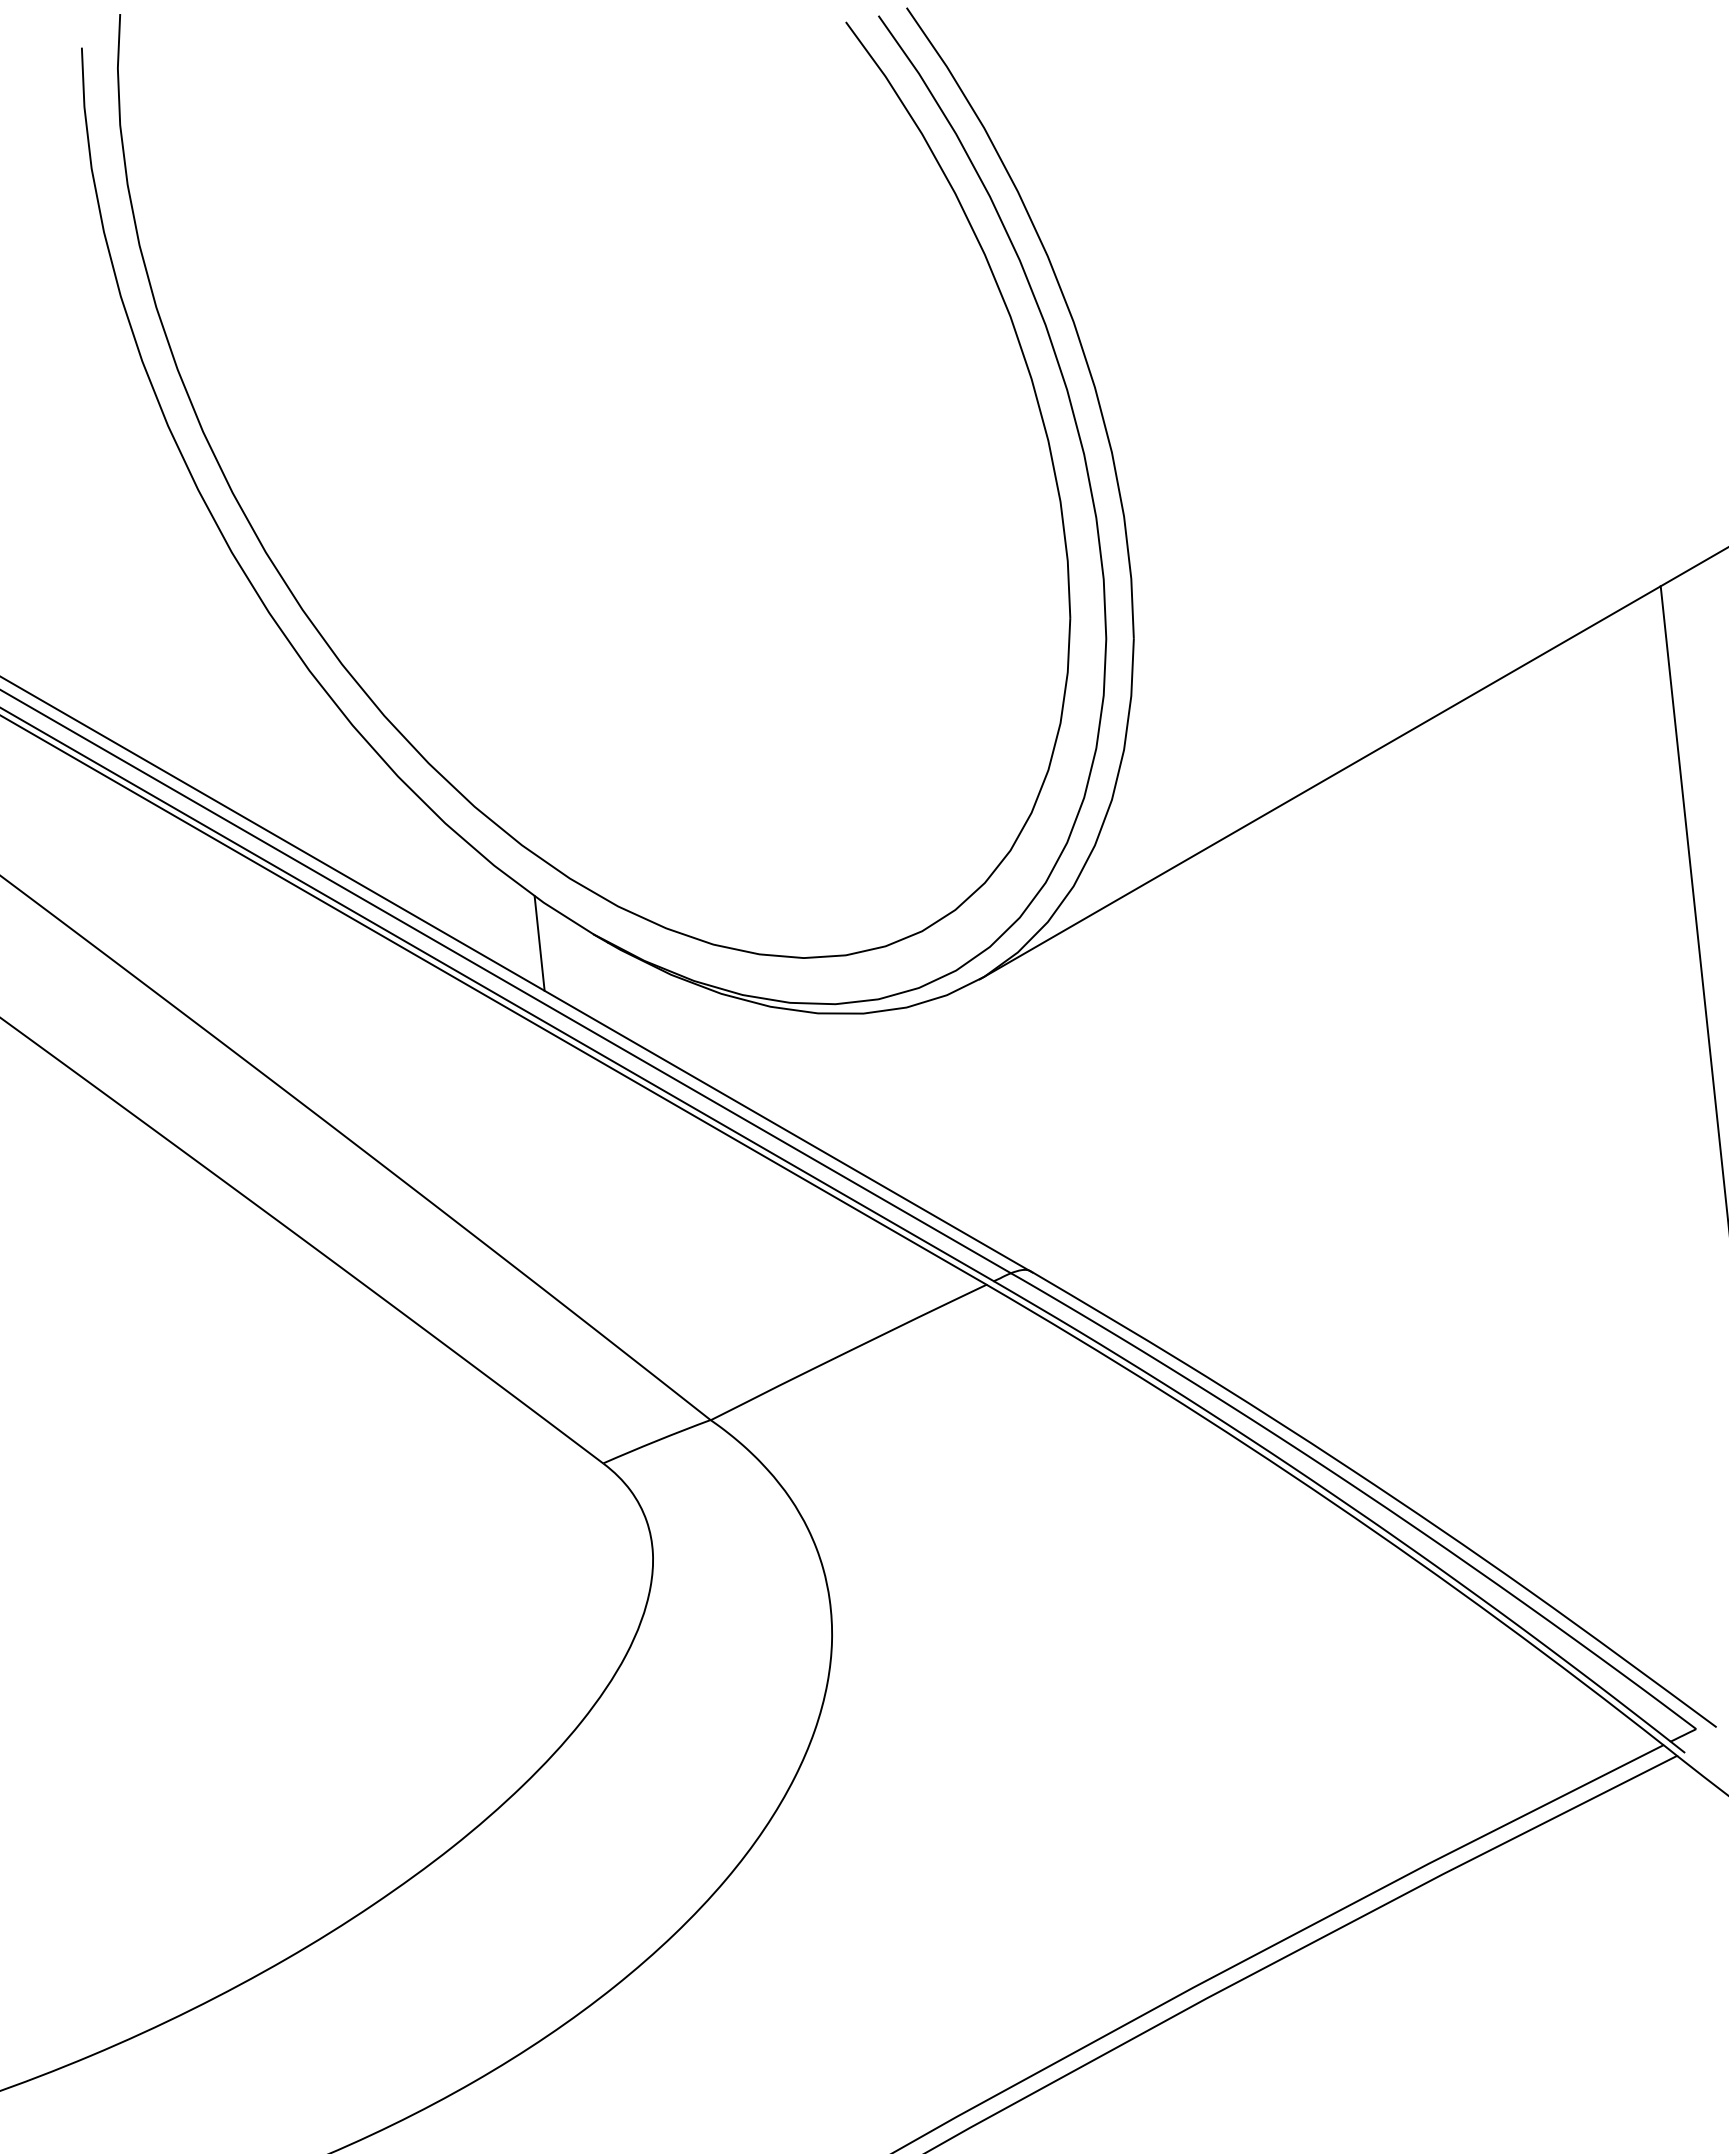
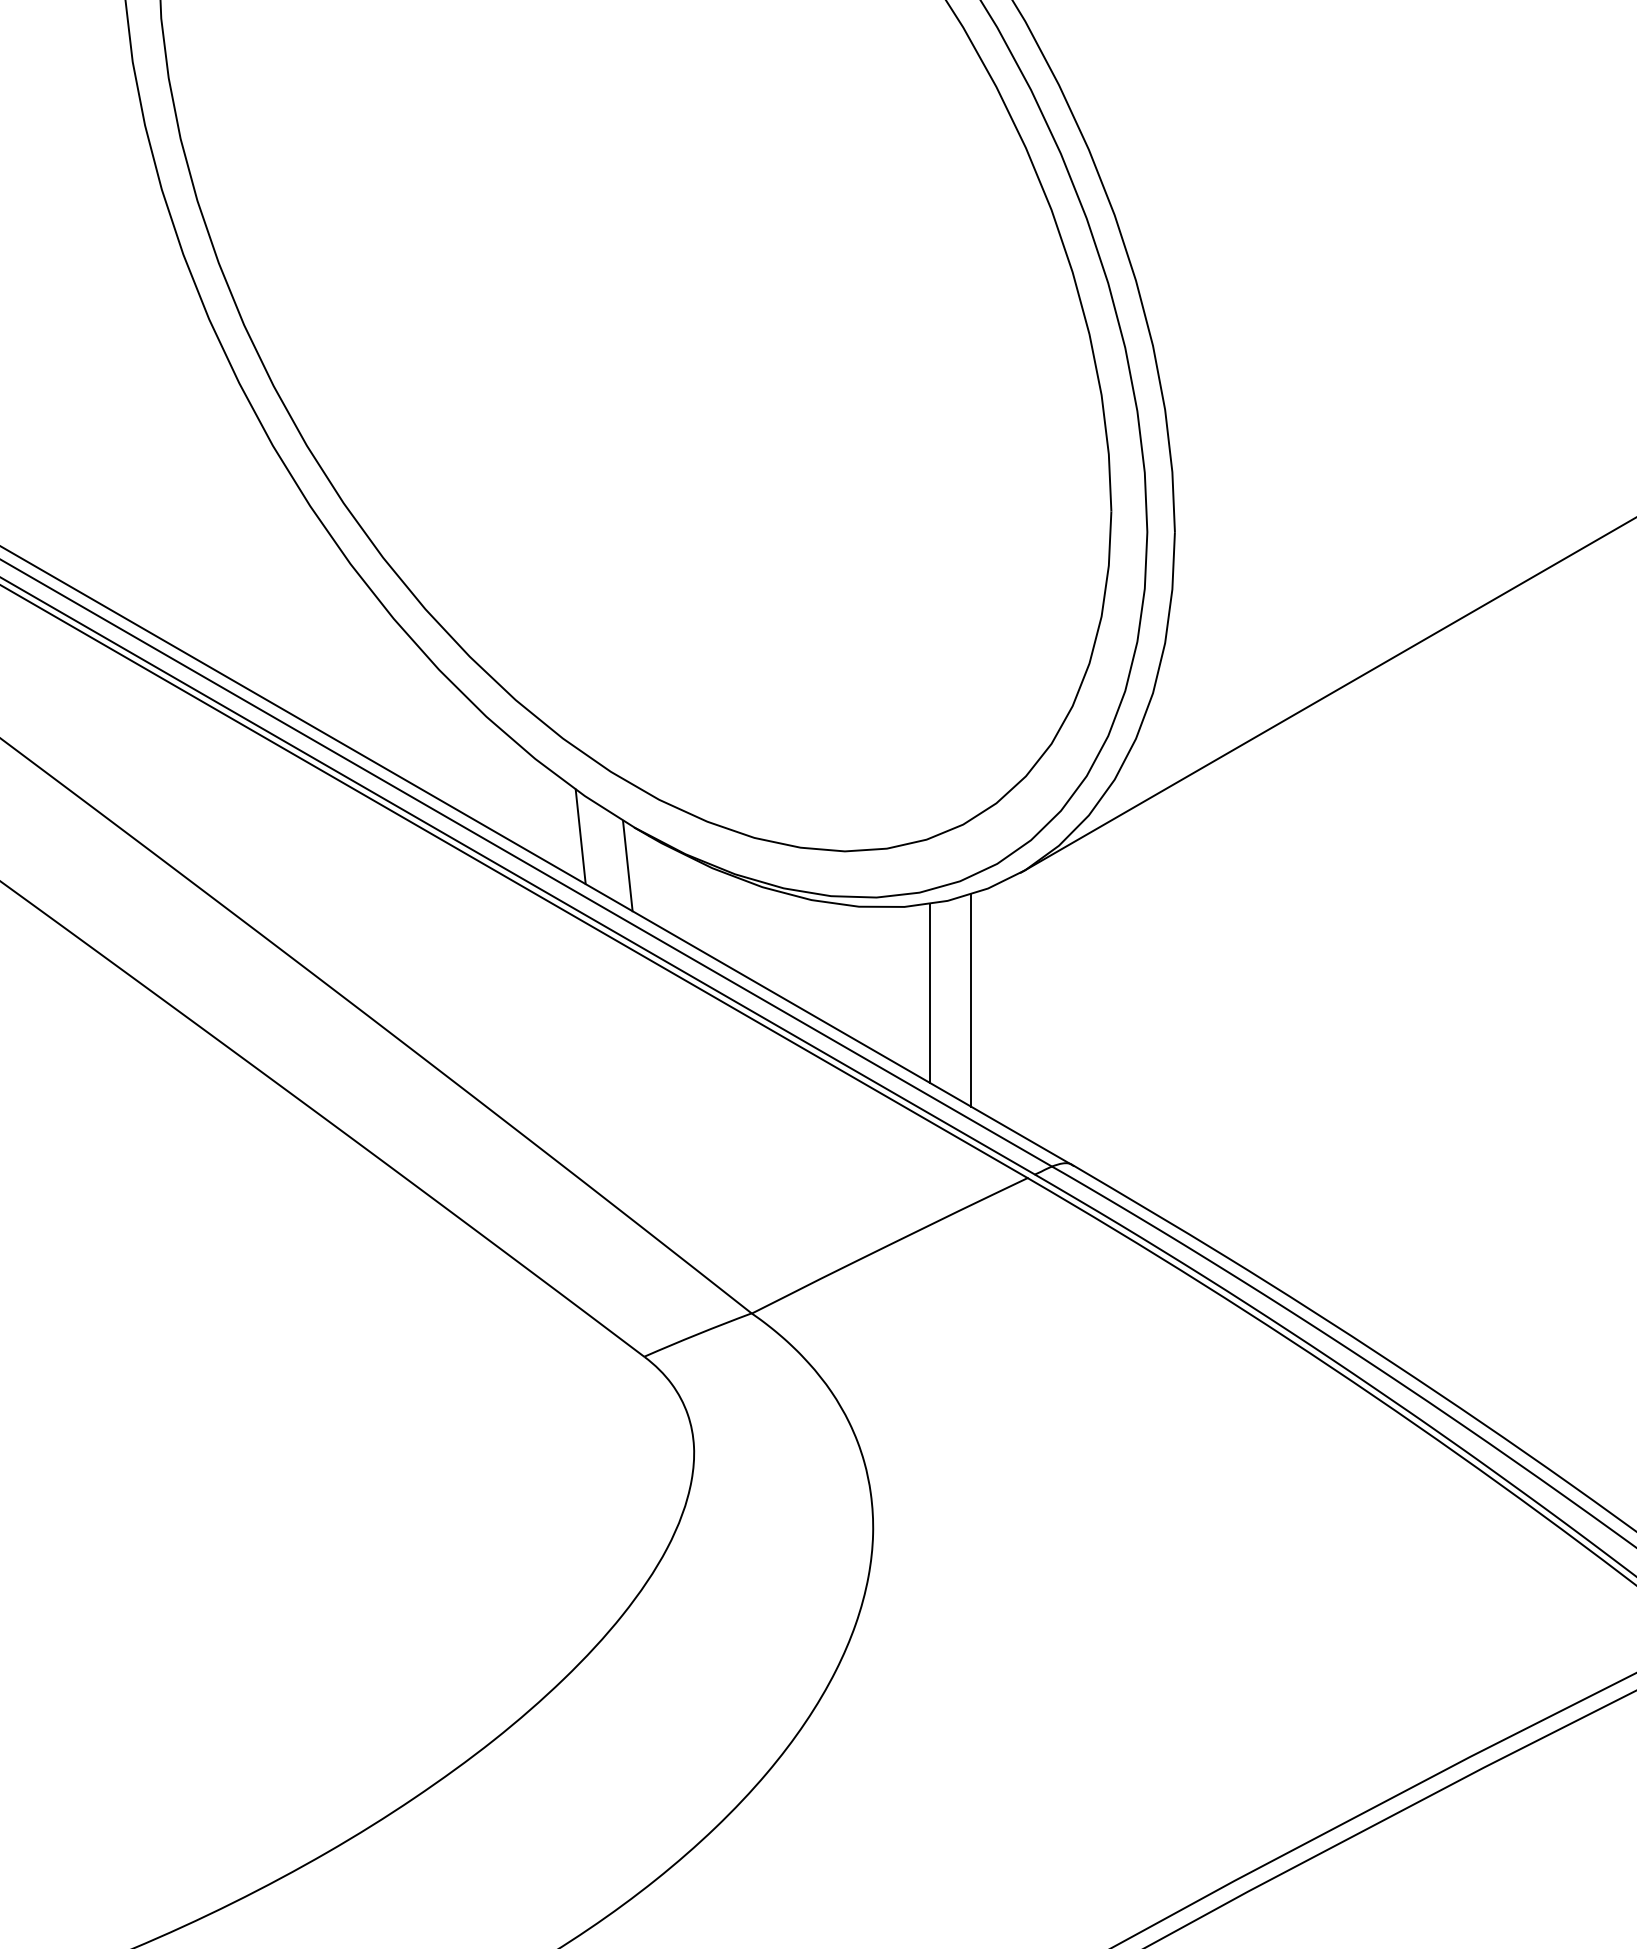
line: (586, 972) -> (627, 865), added
line: (888, 1100) -> (929, 993), added
line: (929, 1107) -> (970, 1000), added

